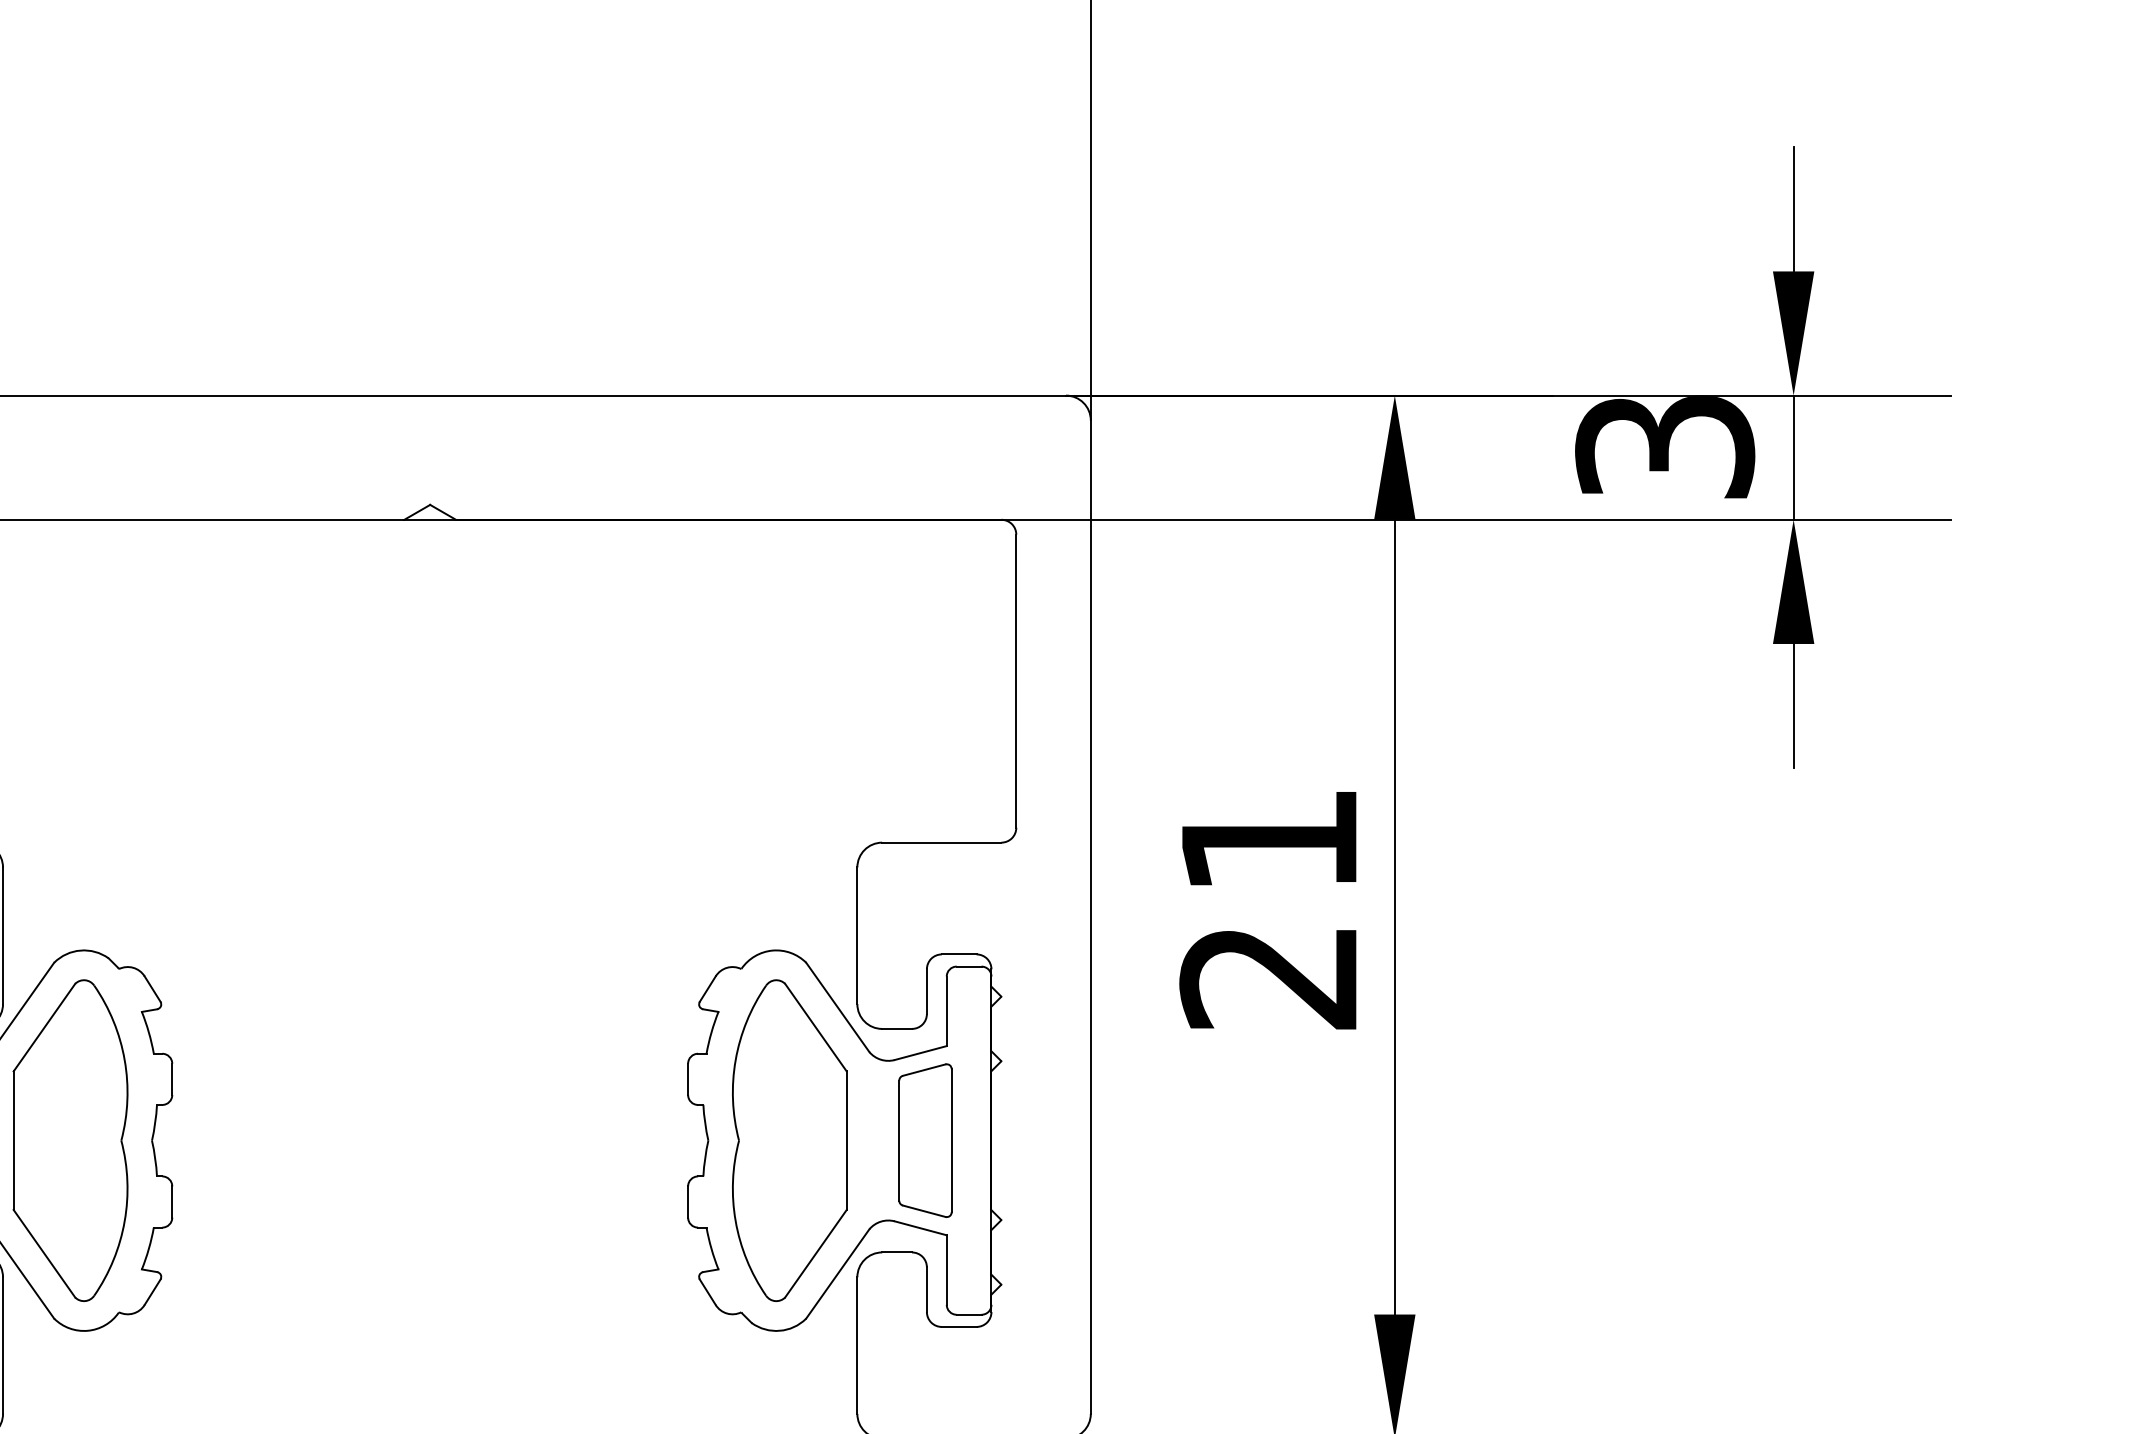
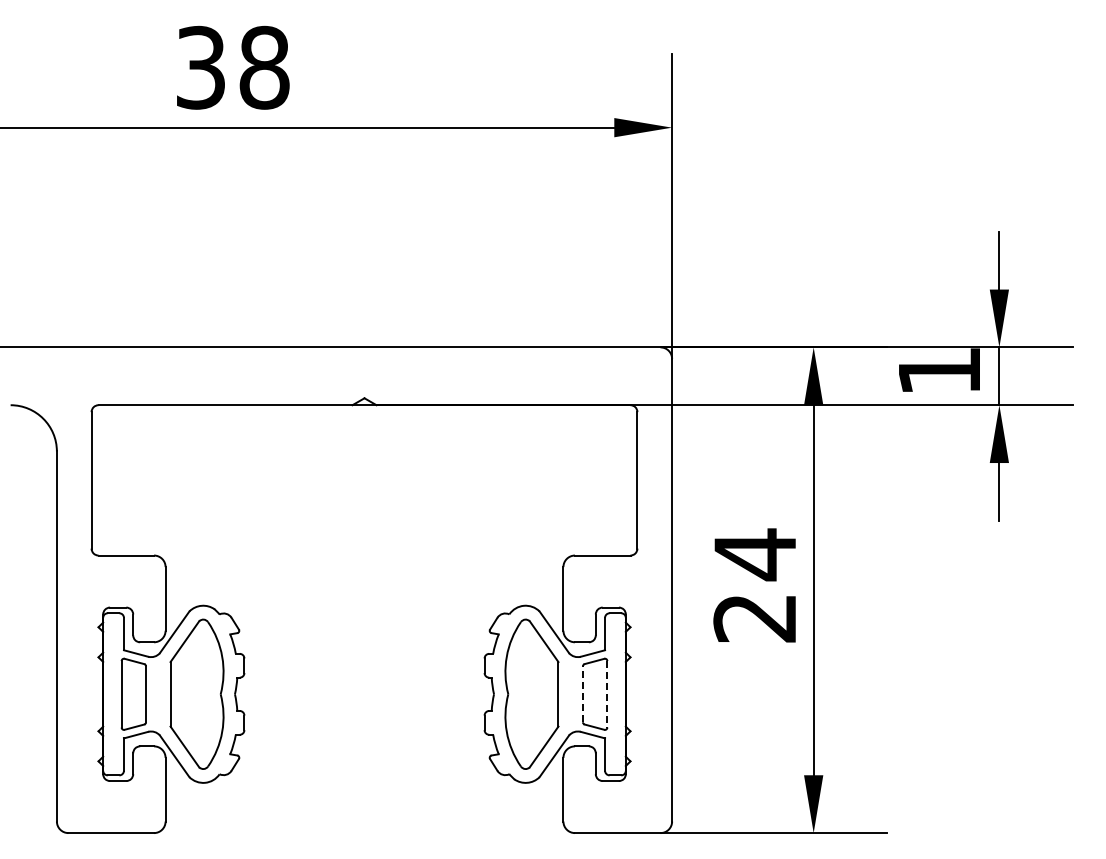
text: (1665, 447) -> (939, 371), 3 -> 1
text: (1267, 840) -> (754, 554), 21 -> 24
line: (898, 1141) -> (582, 694), solid -> dashed
line: (952, 1141) -> (607, 694), solid -> dashed

